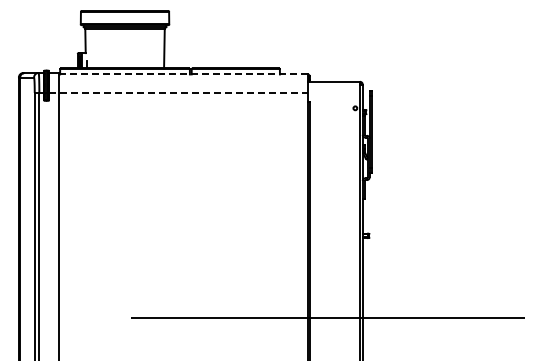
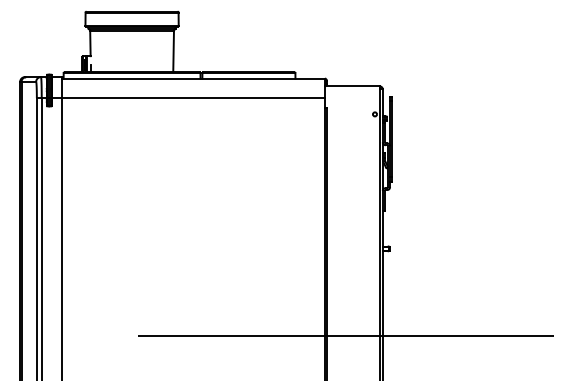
line: (183, 74) -> (193, 78), dashed -> solid
line: (178, 92) -> (188, 97), dashed -> solid

